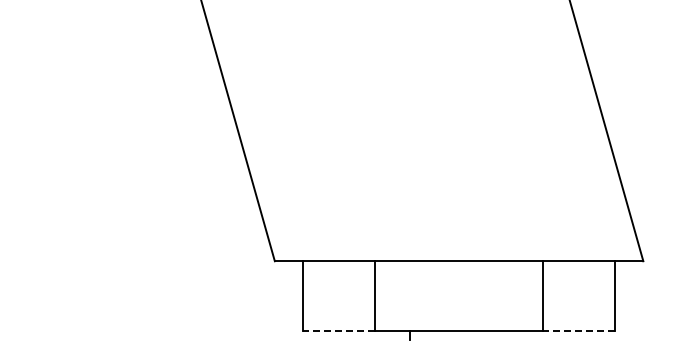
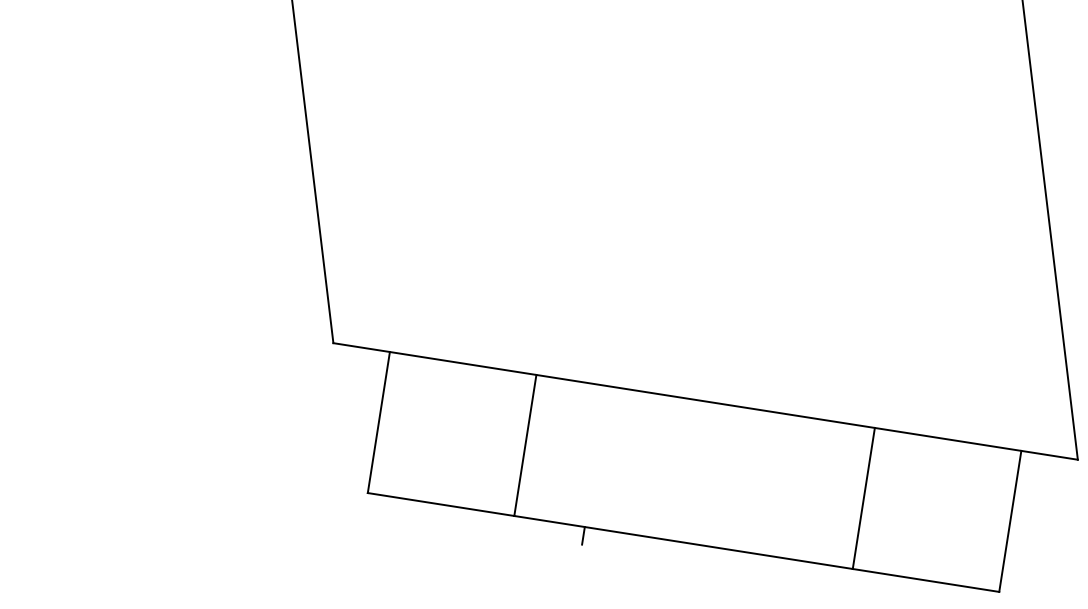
line: (338, 331) -> (439, 505), dashed -> solid
line: (578, 331) -> (924, 581), dashed -> solid

